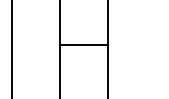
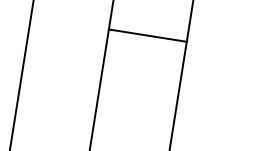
line: (84, 45) -> (148, 35), moved

